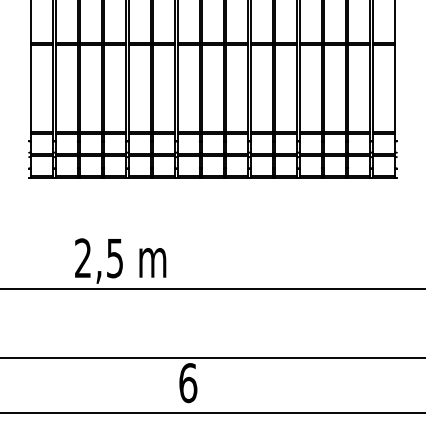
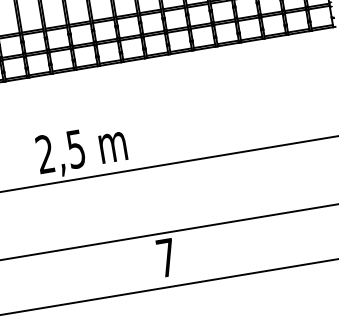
text: (188, 383) -> (166, 258), 6 -> 7

